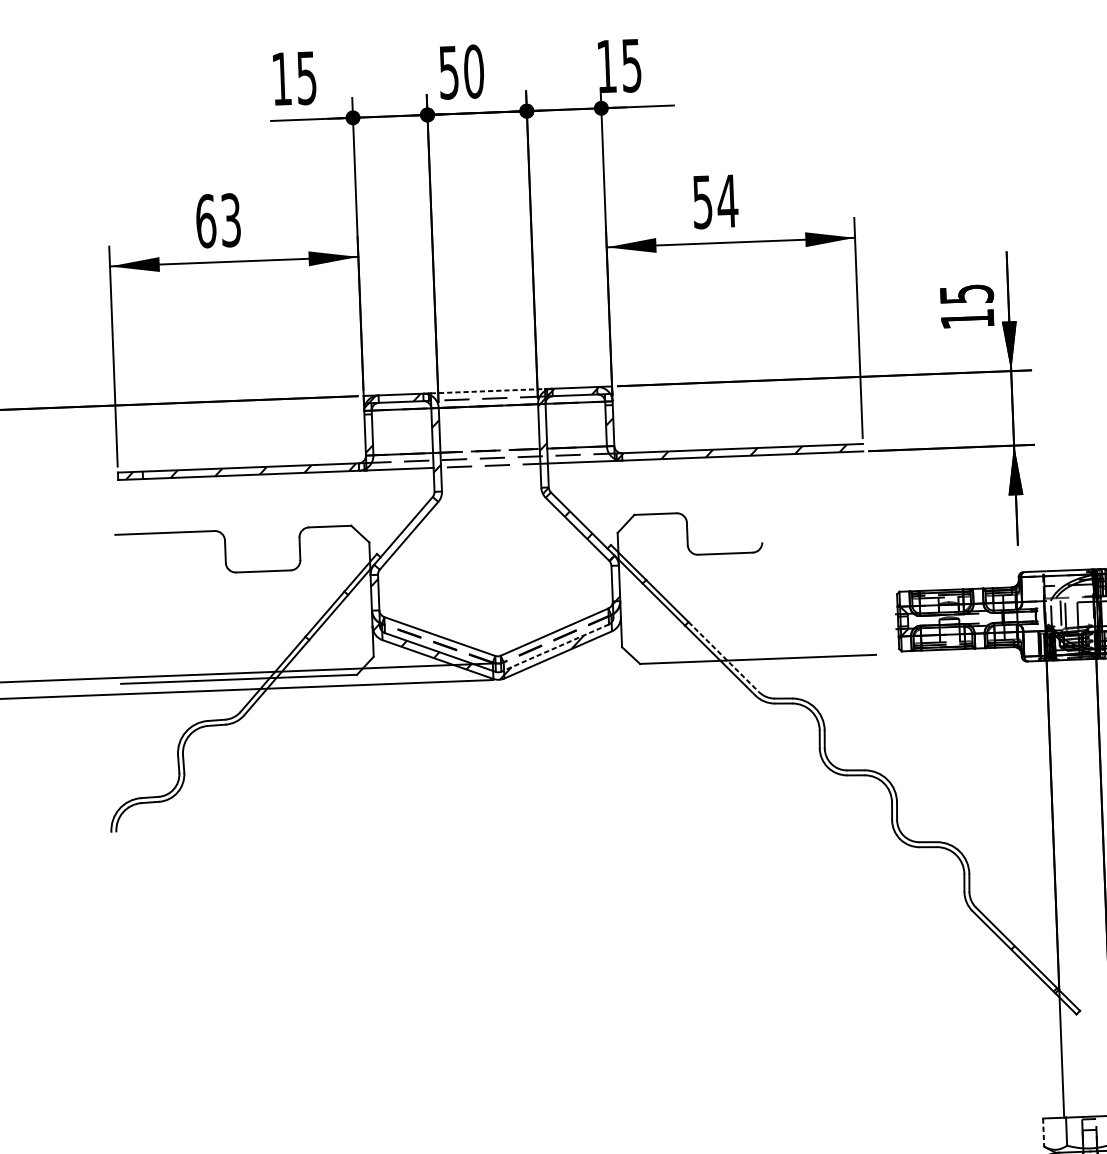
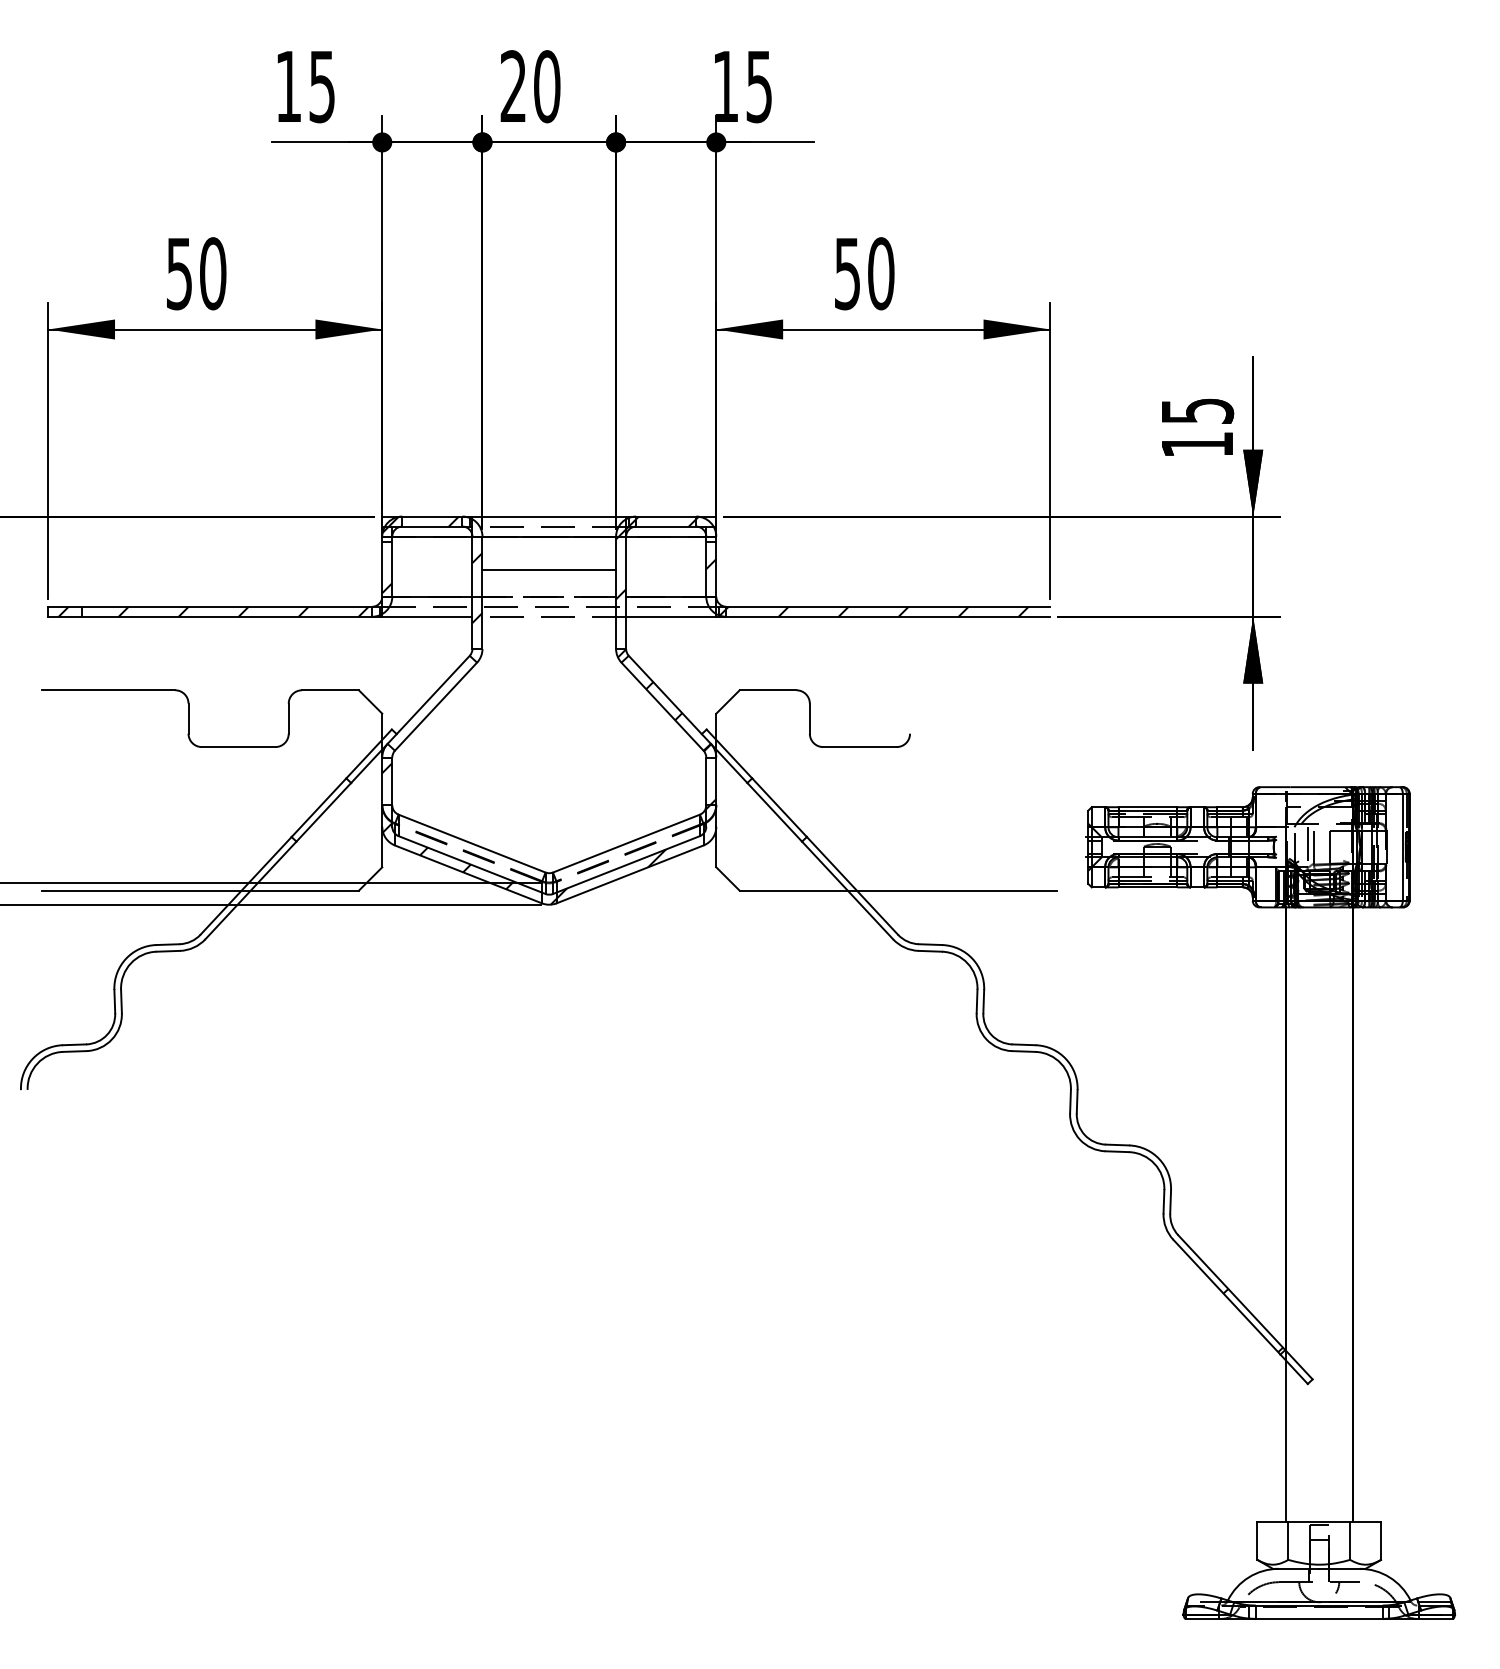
text: (448, 72) -> (512, 86), 50 -> 20
text: (727, 201) -> (881, 273), 54 -> 50
text: (218, 220) -> (196, 273), 63 -> 50
line: (488, 391) -> (549, 516), dashed -> solid
line: (489, 431) -> (549, 570), added
line: (555, 648) -> (626, 865), dashed -> solid
line: (723, 656) -> (852, 885), dashed -> solid
line: (1043, 1132) -> (1257, 1540), dashed -> solid

